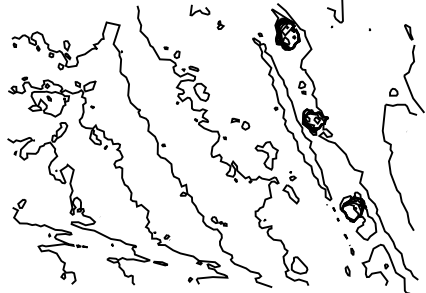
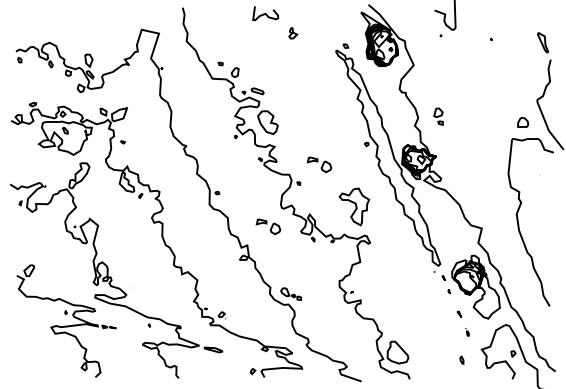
part: (302, 87) -> (438, 116), moved
part: (202, 170) -> (268, 226), added
part: (290, 187) -> (386, 249), removed
part: (351, 250) -> (467, 332), size x0.6
part: (347, 271) -> (461, 360), size x0.6

